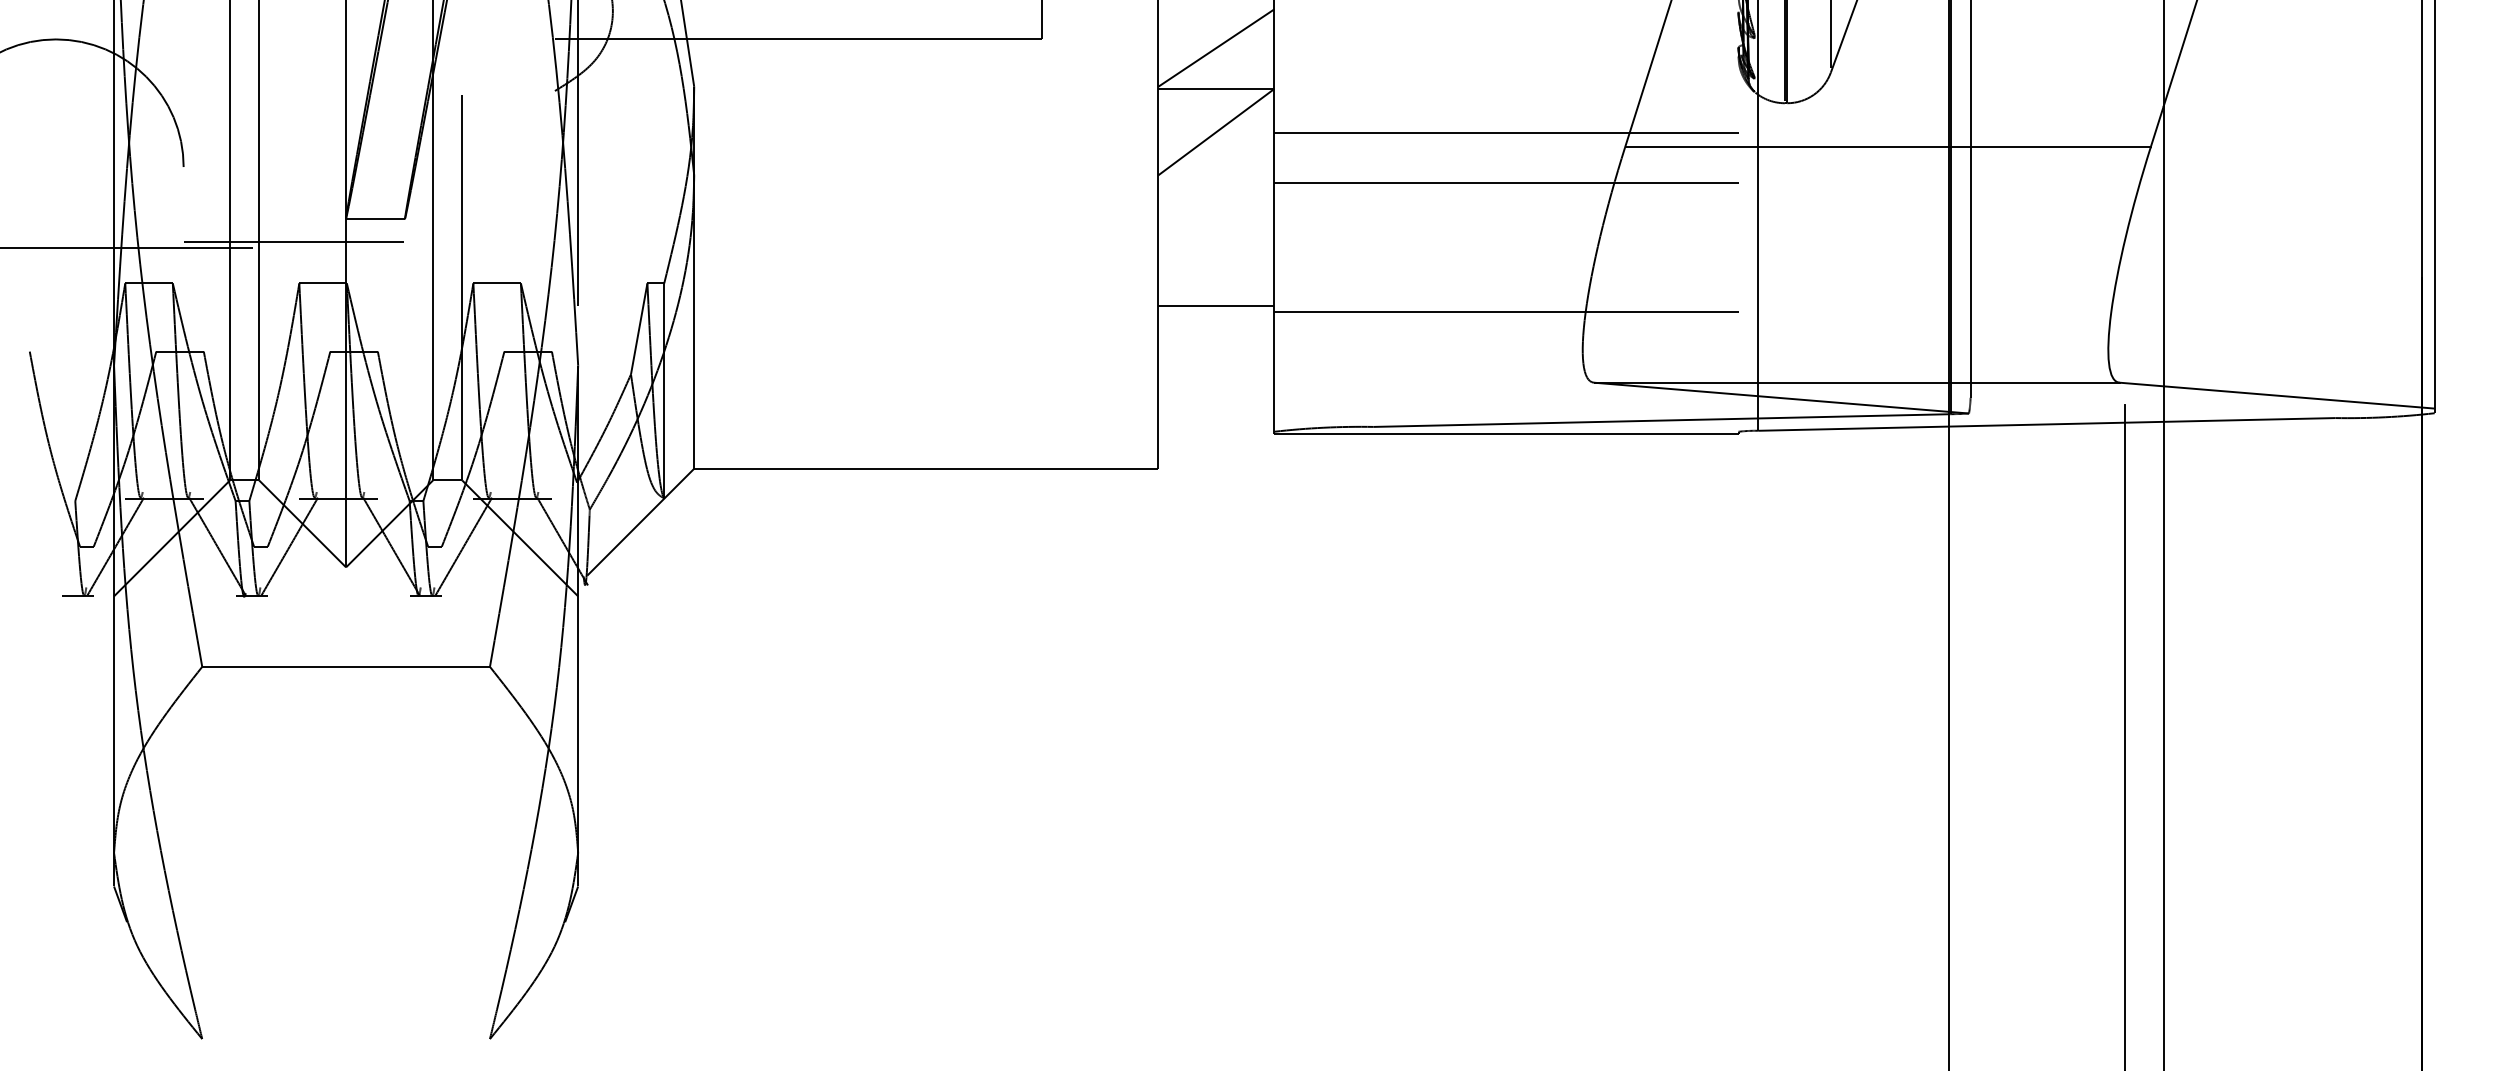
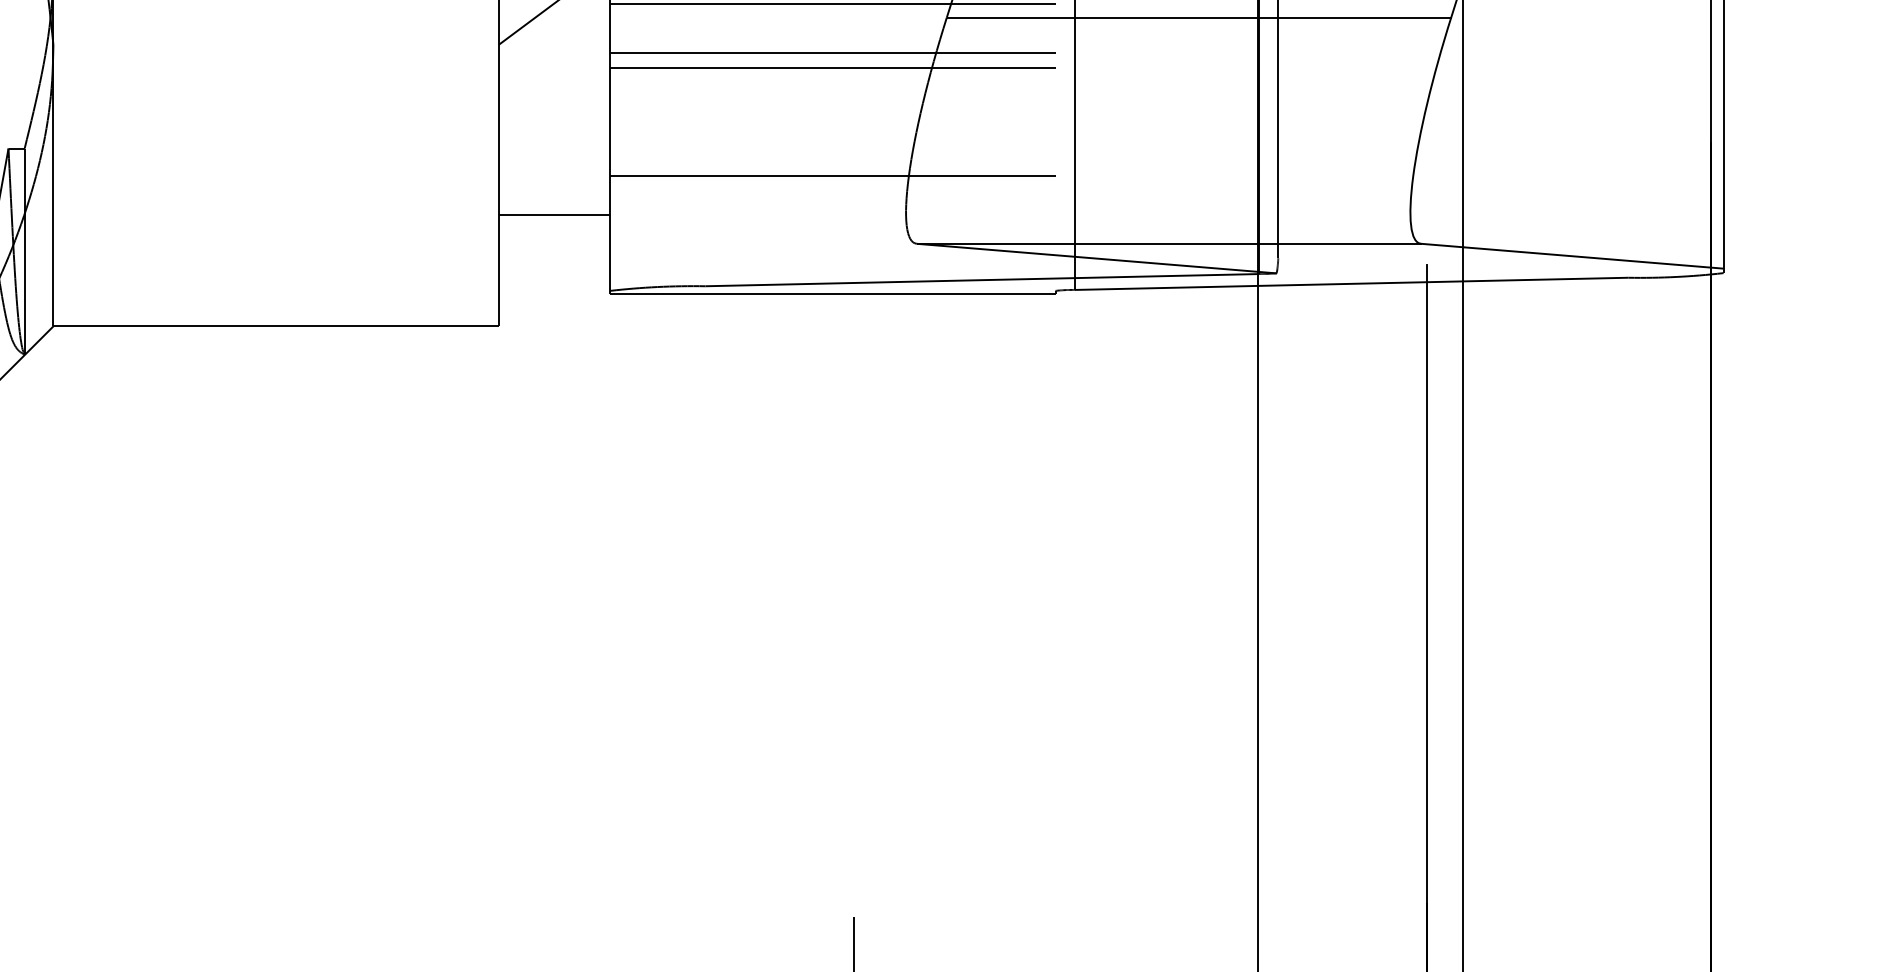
line: (1506, 199) -> (832, 68), added
line: (1216, 305) -> (554, 214), moved

